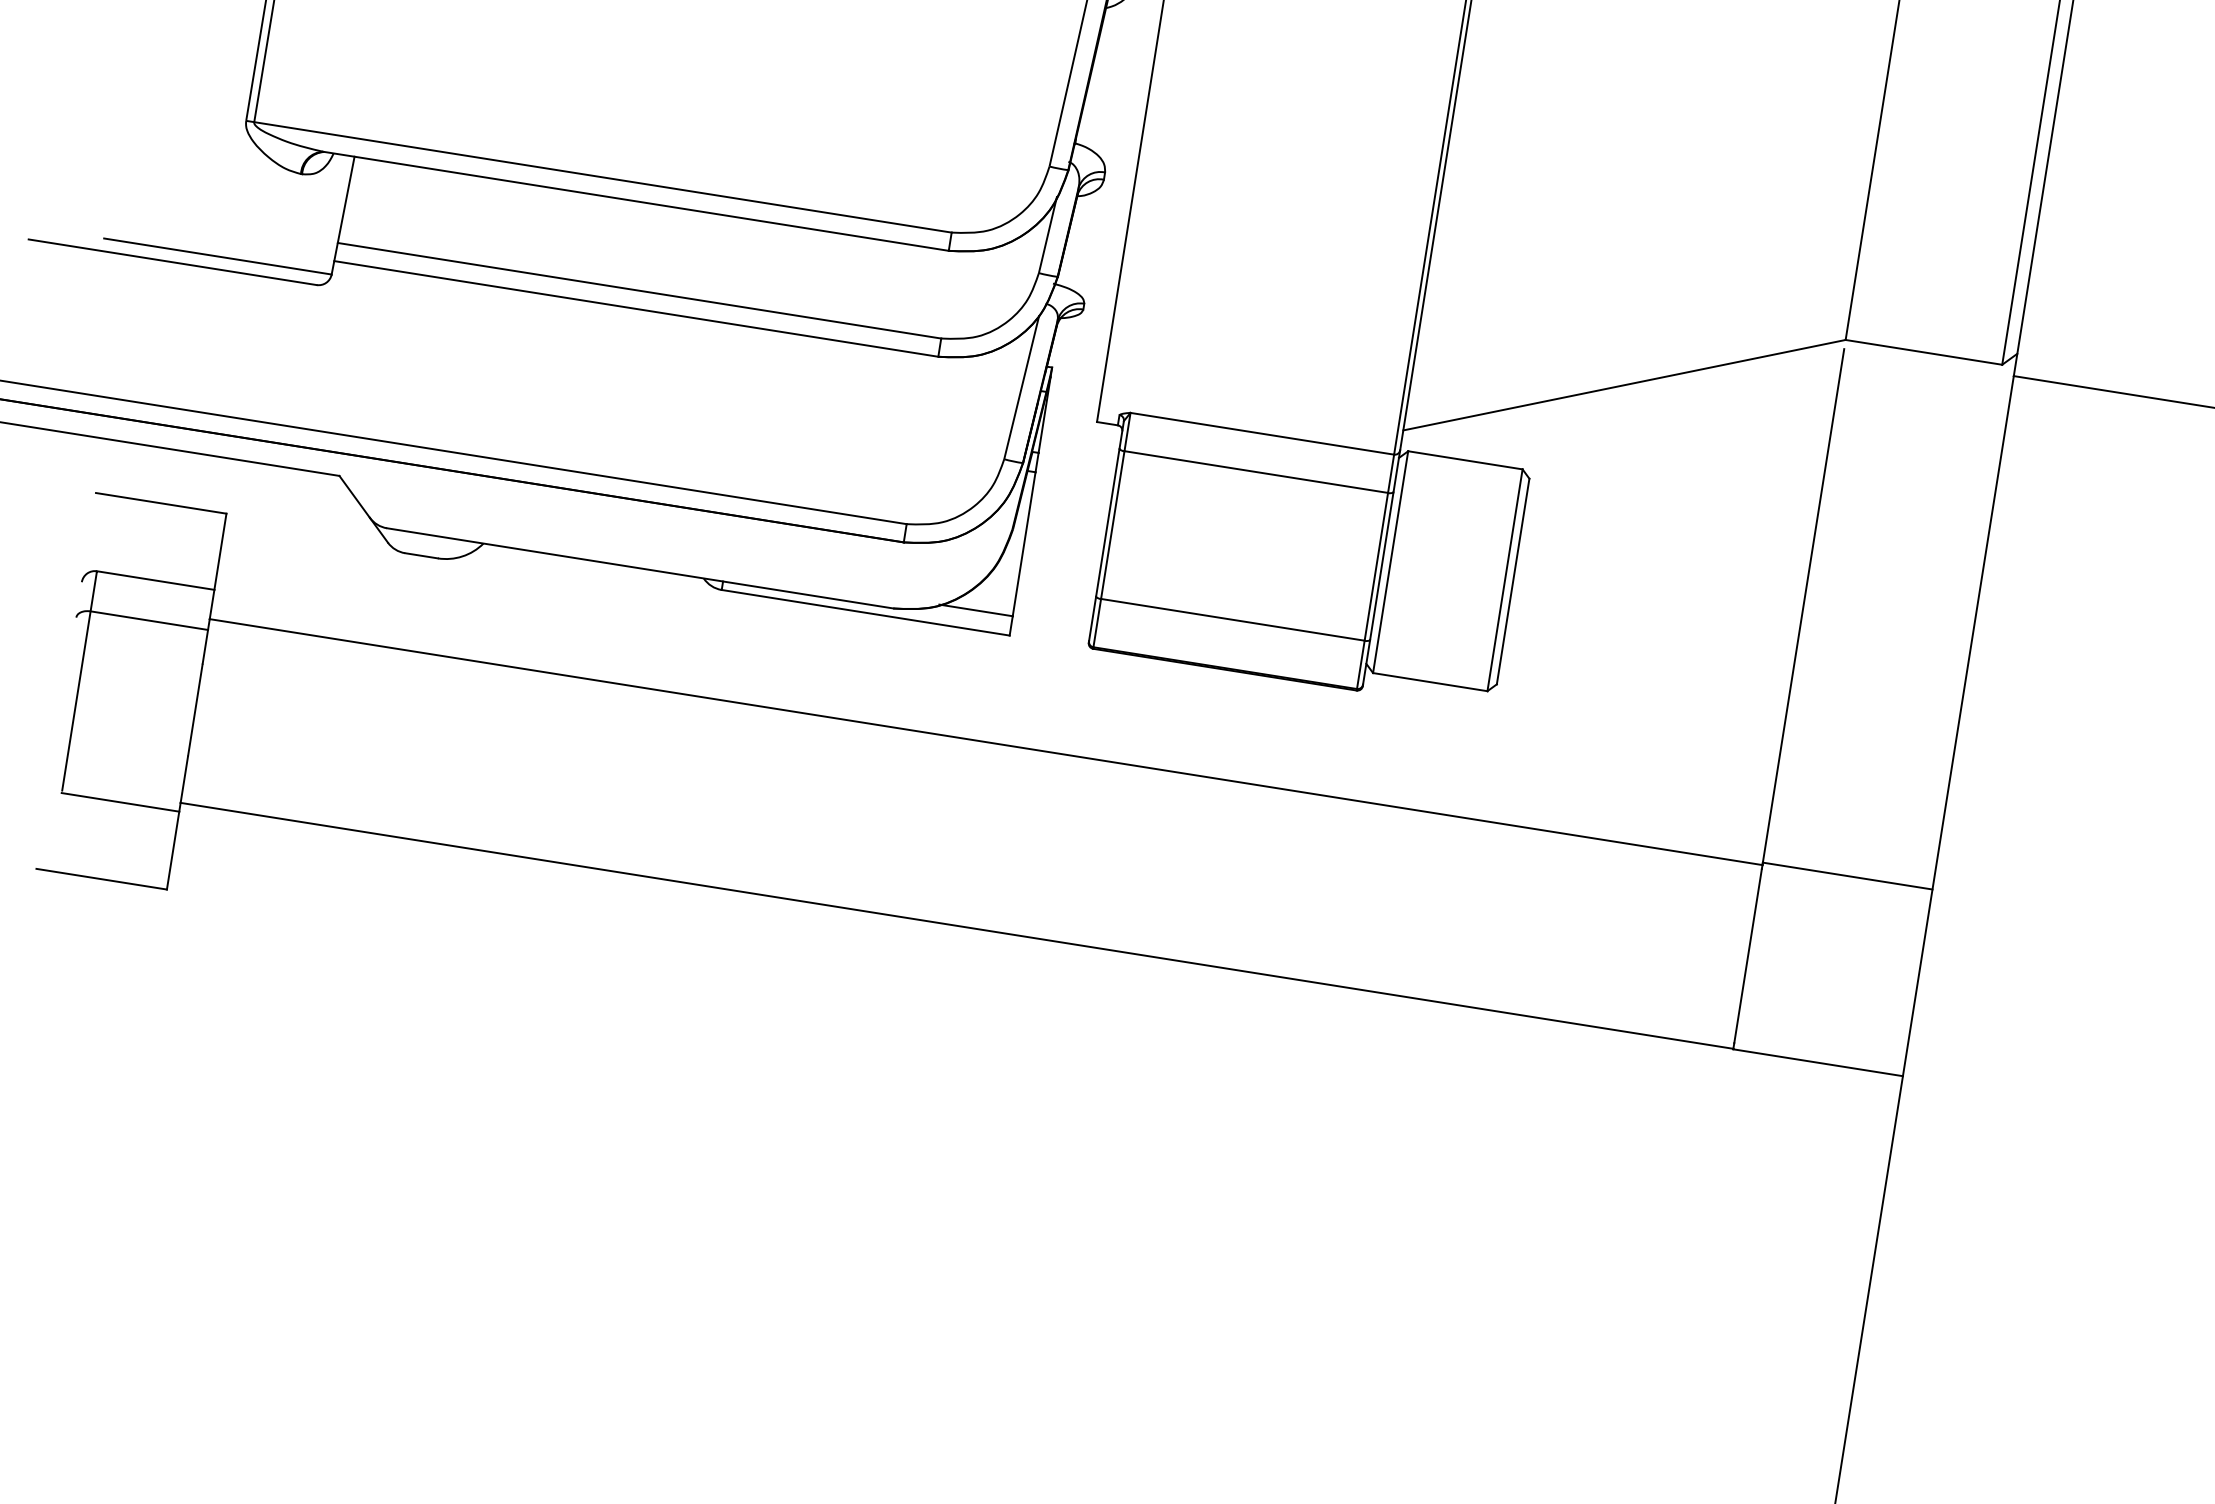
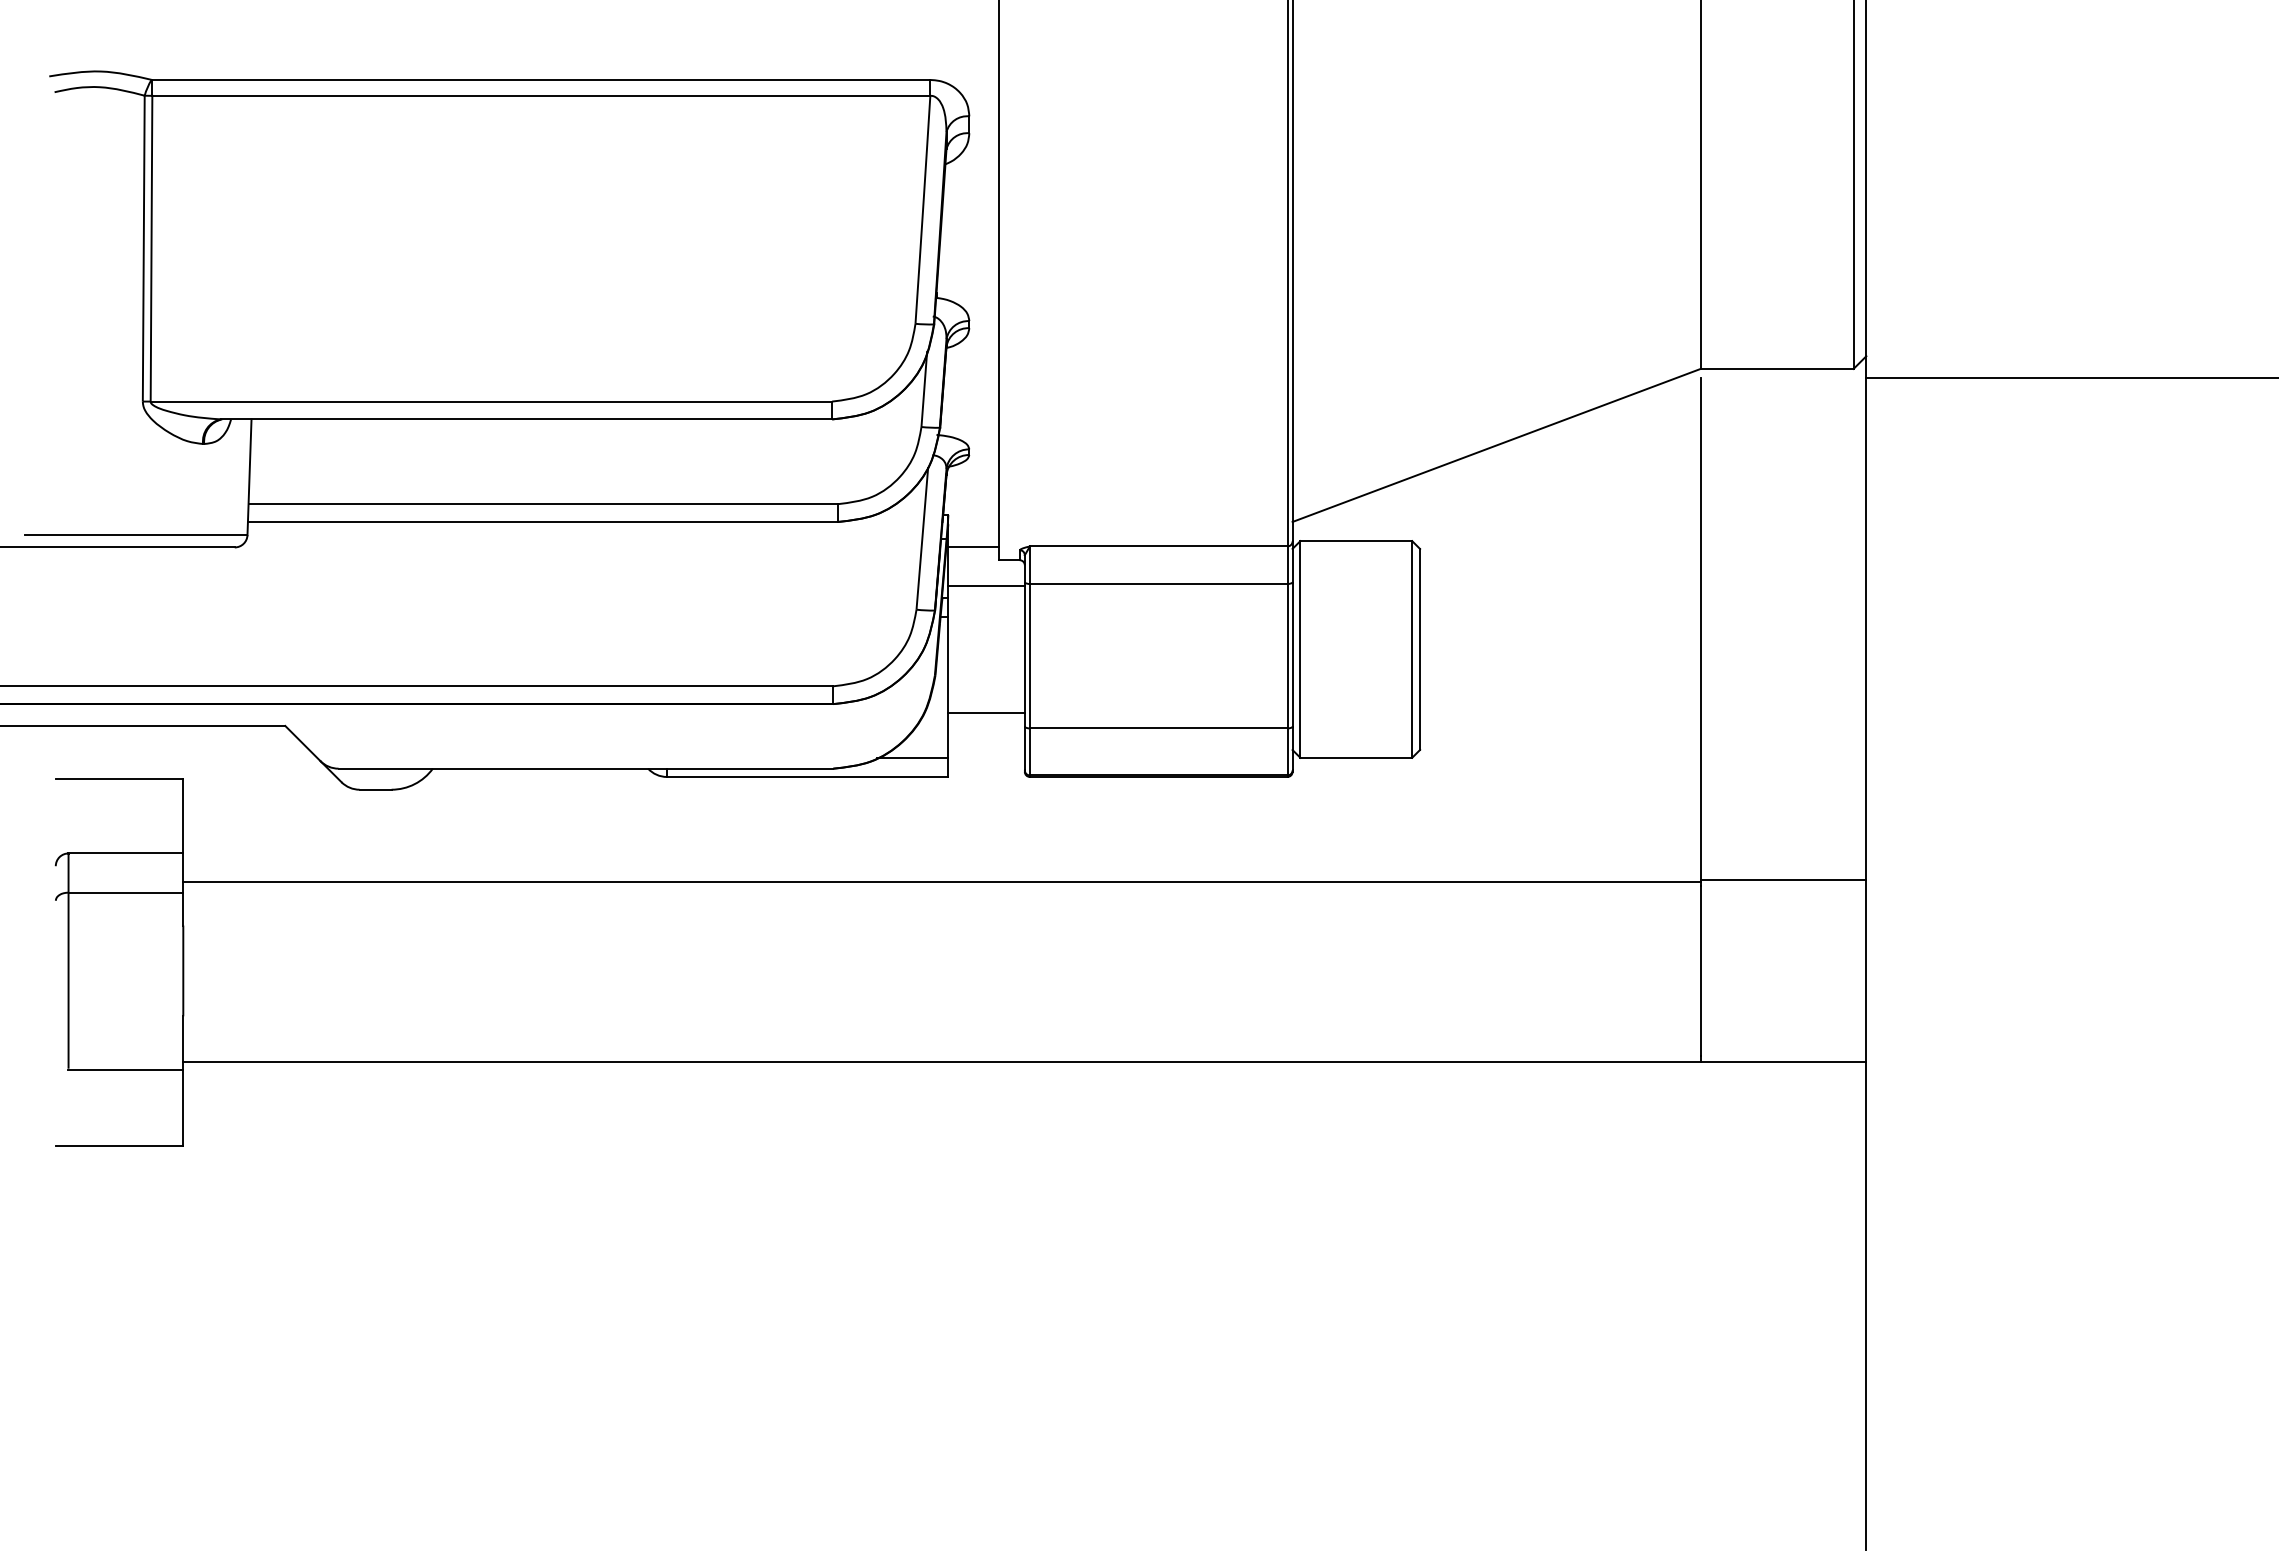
line: (1072, 404) -> (973, 547), added
line: (1079, 445) -> (986, 585), added
line: (1059, 576) -> (986, 713), added

